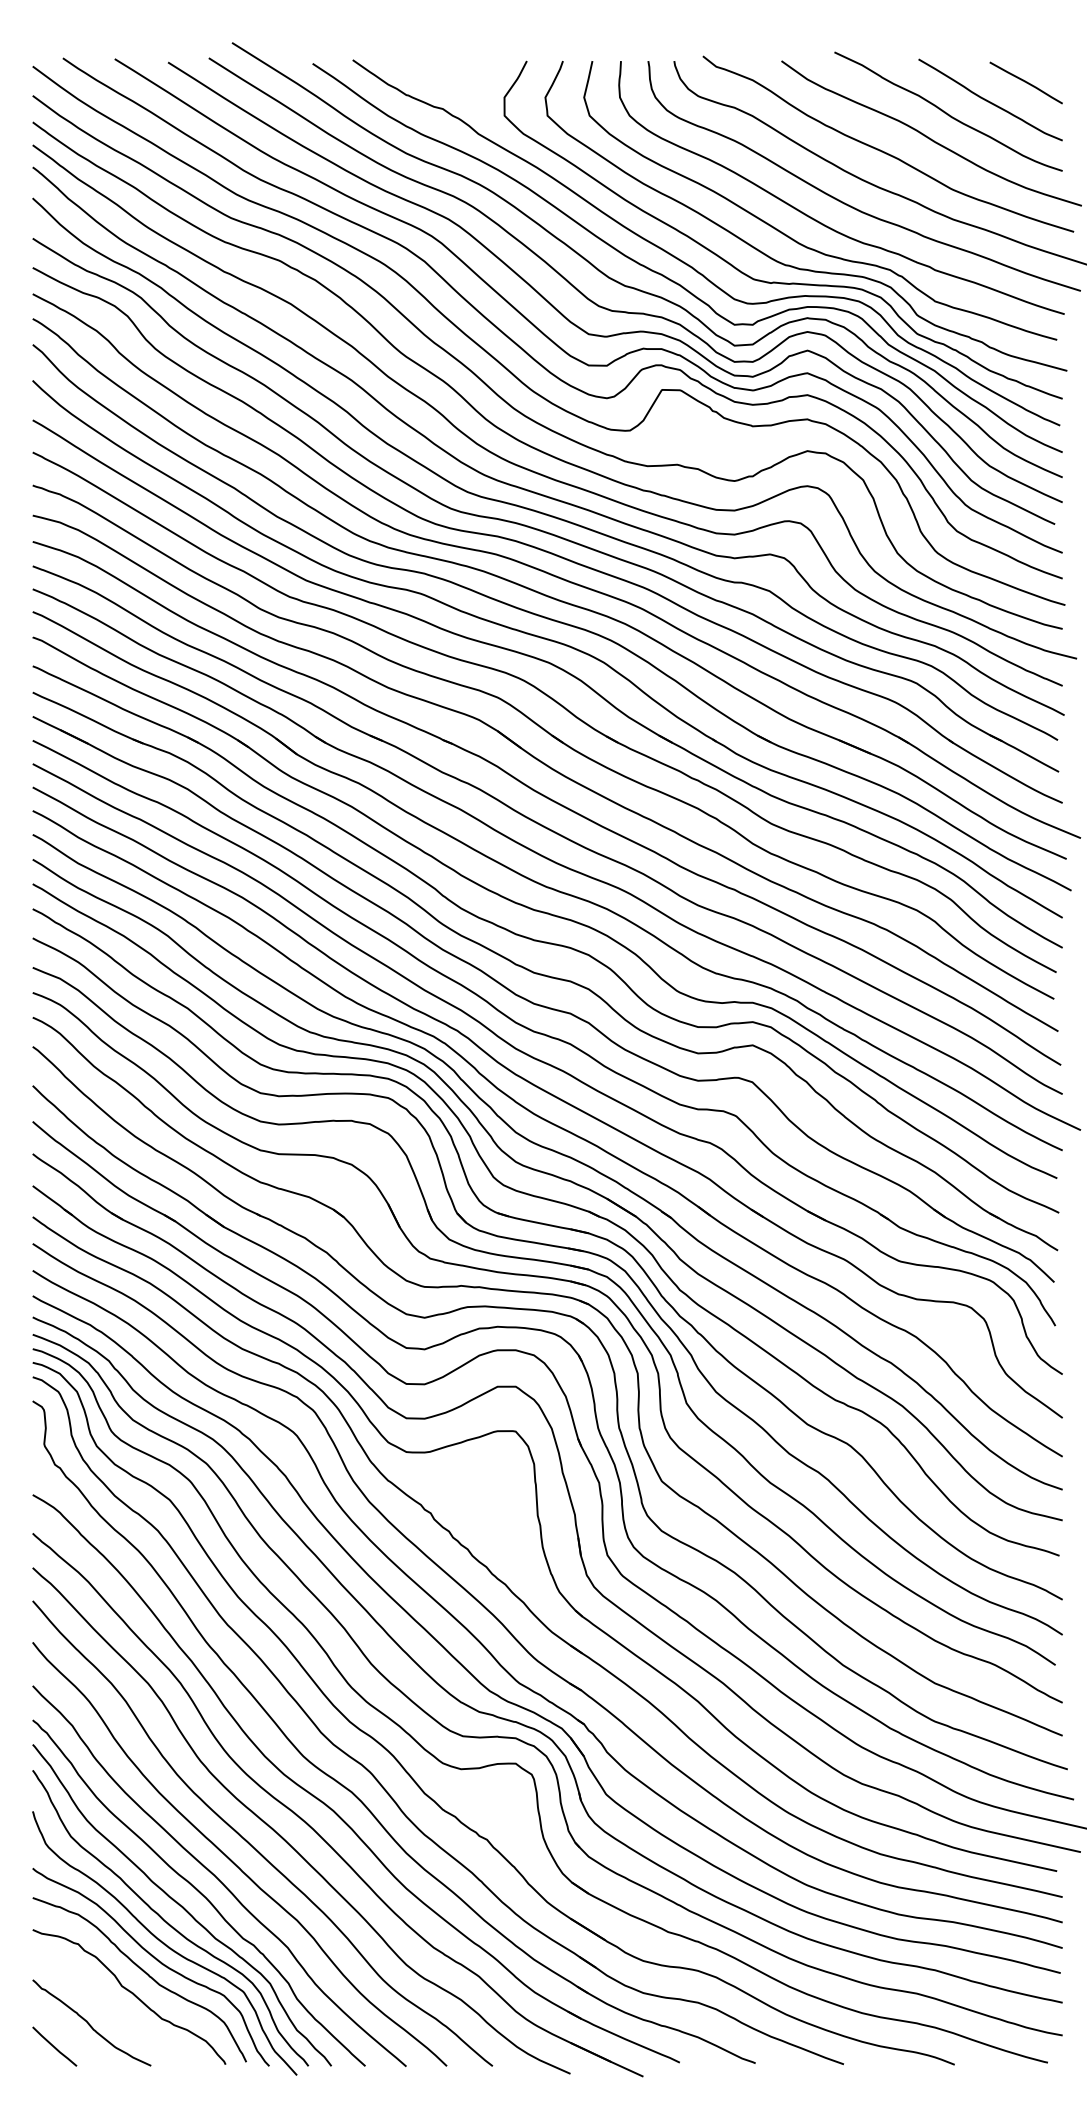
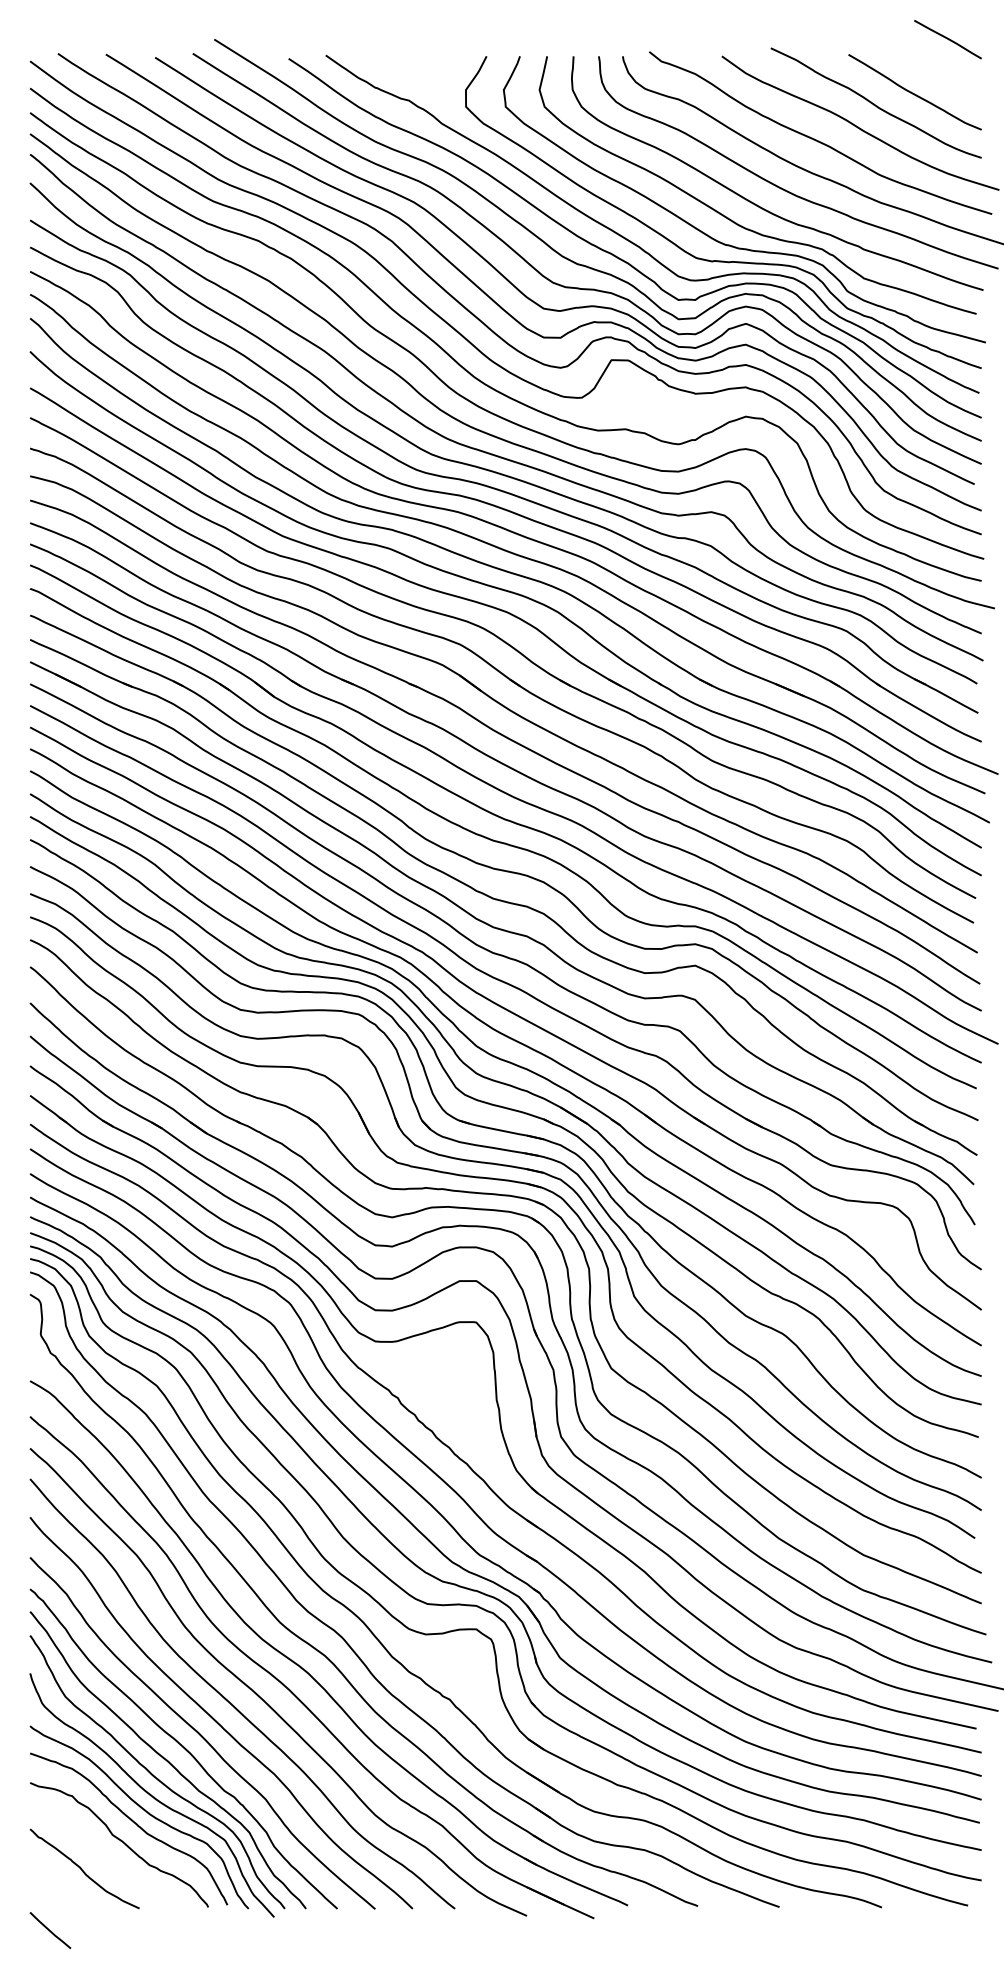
curve: (1025, 82) -> (947, 39), moved
line: (54, 2046) -> (50, 1930), moved

